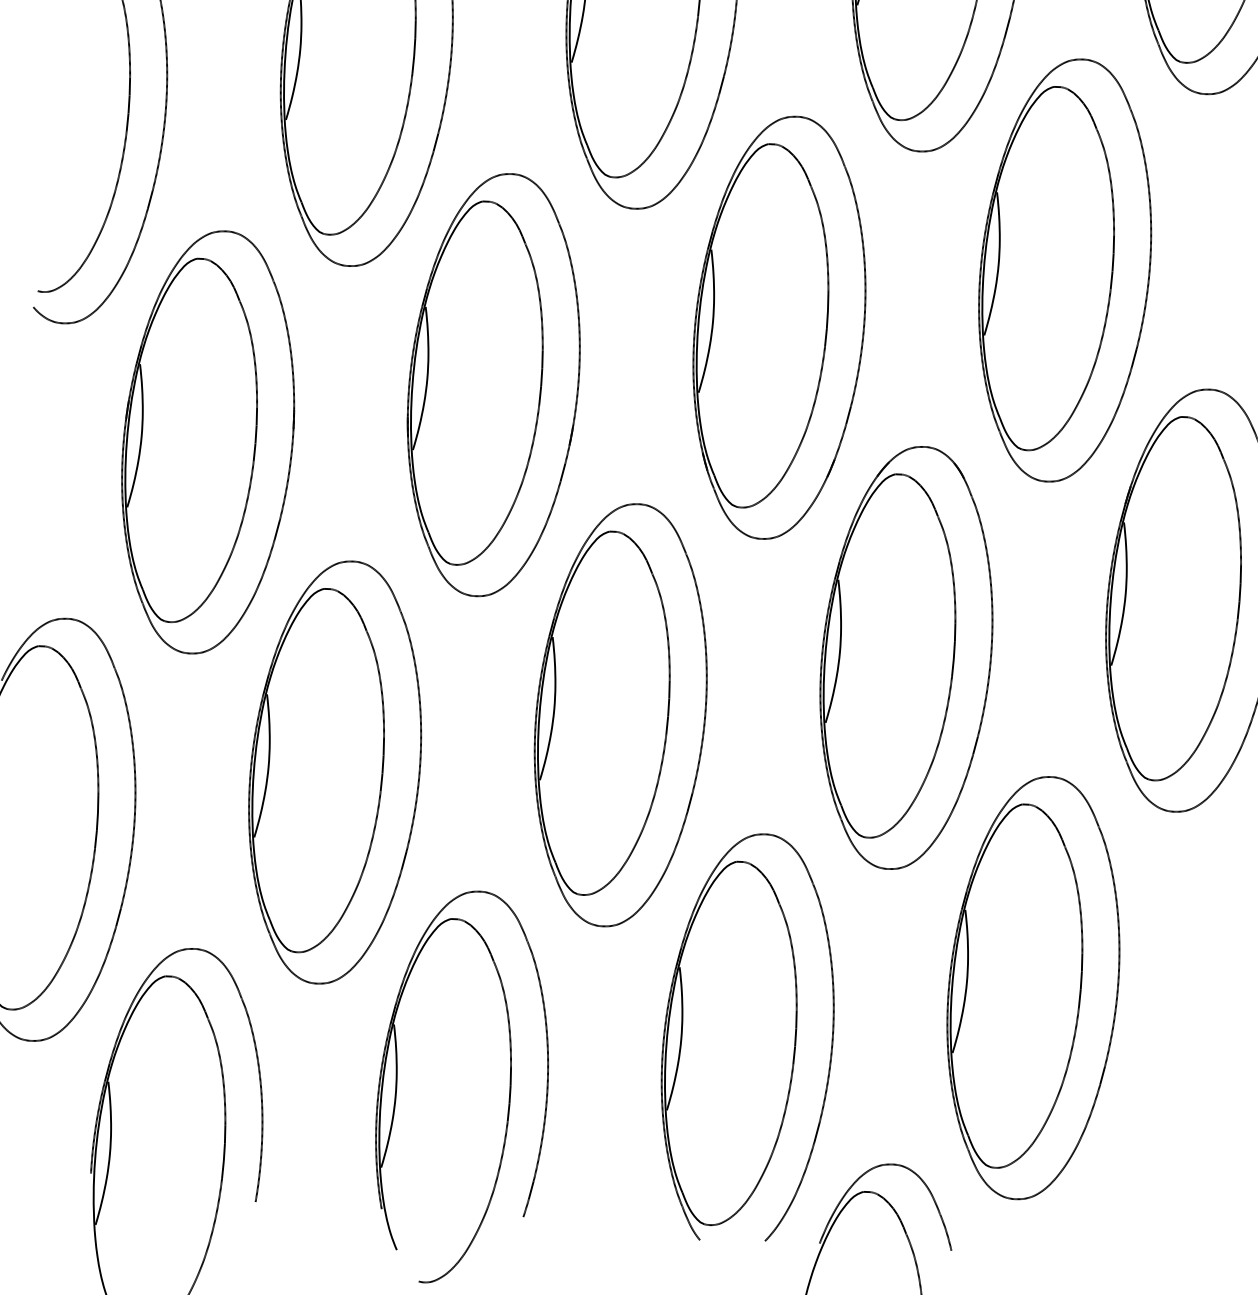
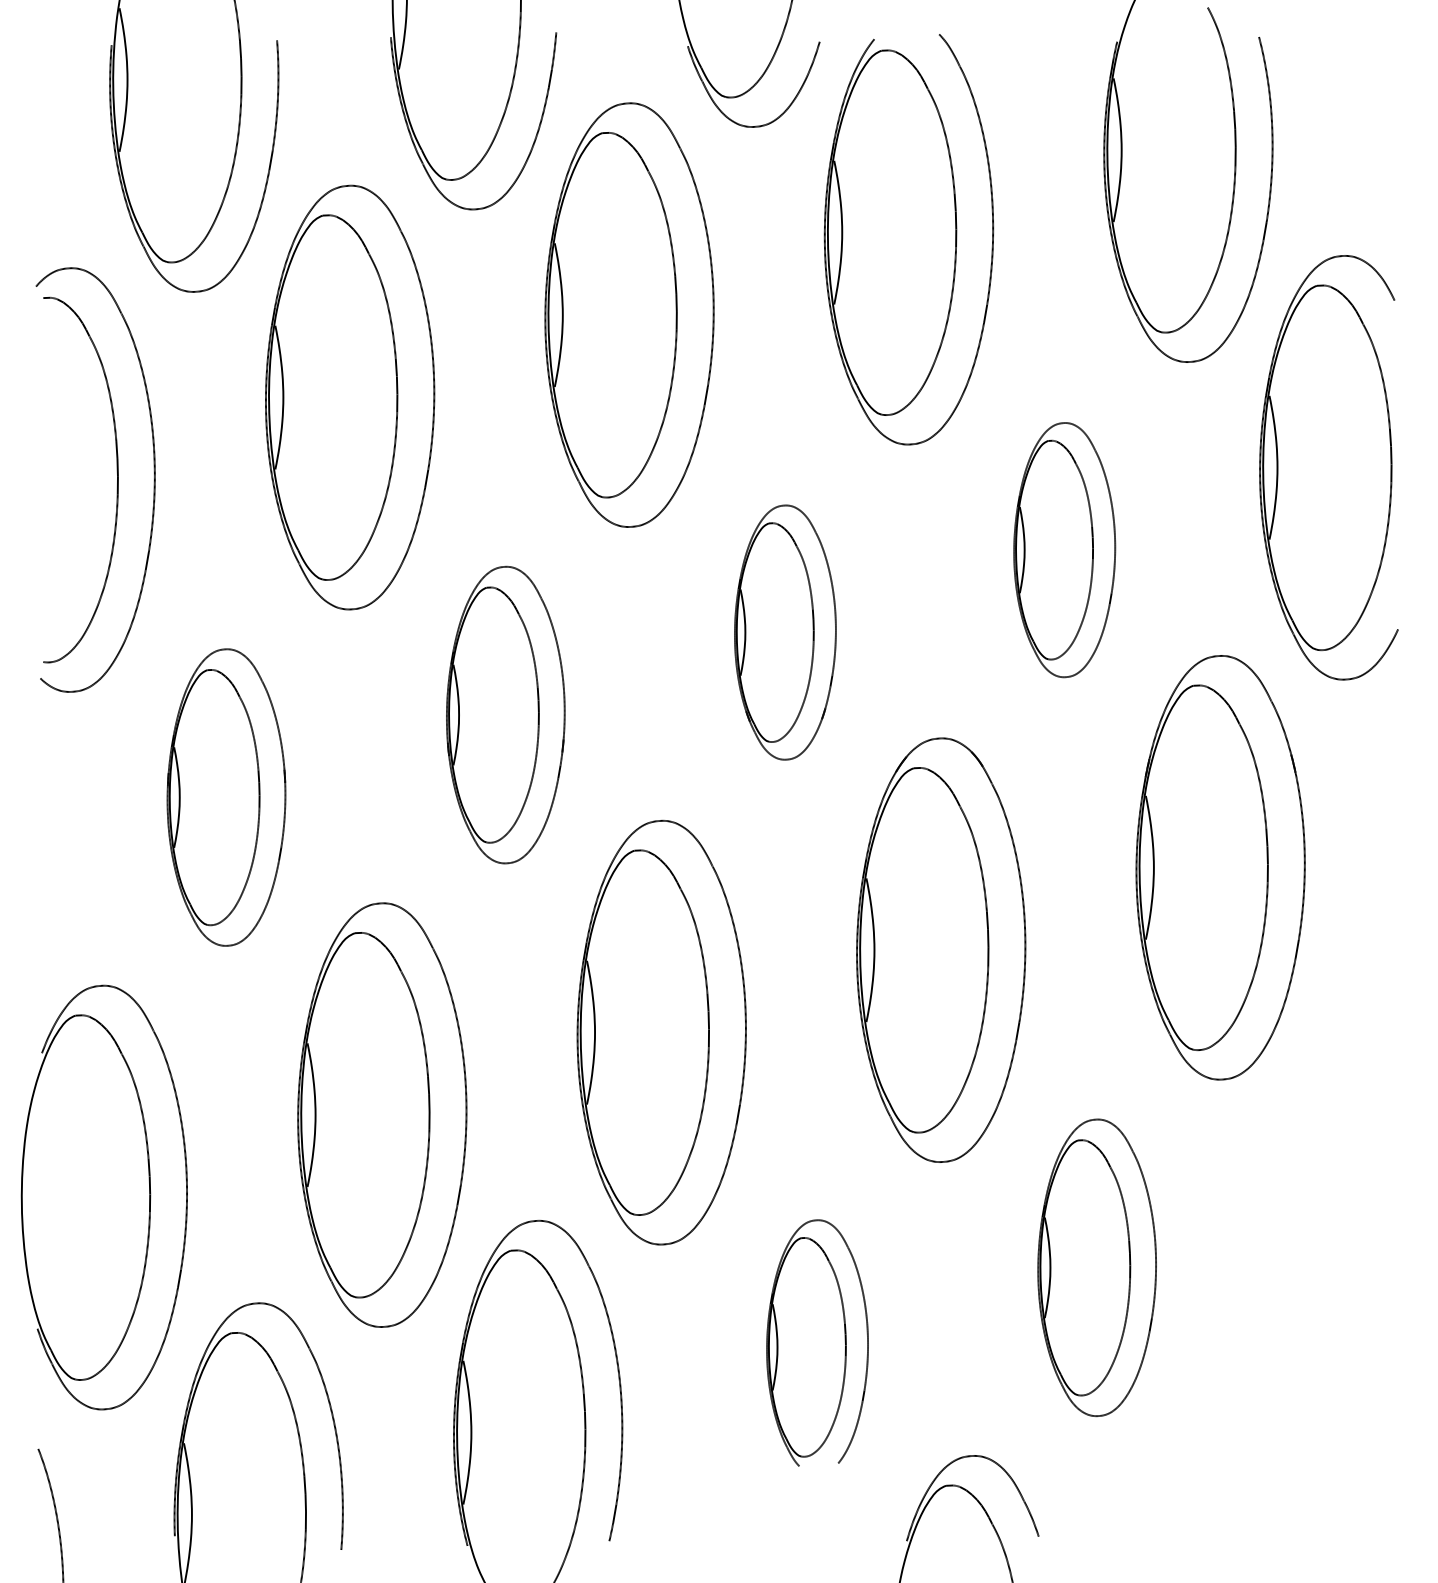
part: (1064, 269) -> (1064, 549), size x0.6
part: (779, 327) -> (785, 632), size x0.6
part: (493, 384) -> (505, 714), size x0.7
part: (208, 442) -> (226, 797), size x0.7
part: (1033, 987) -> (1097, 1267), size x0.7
part: (748, 1037) -> (817, 1342), size x0.6

